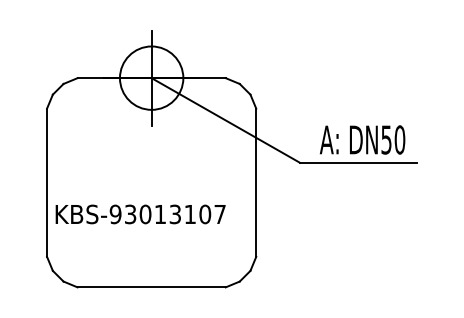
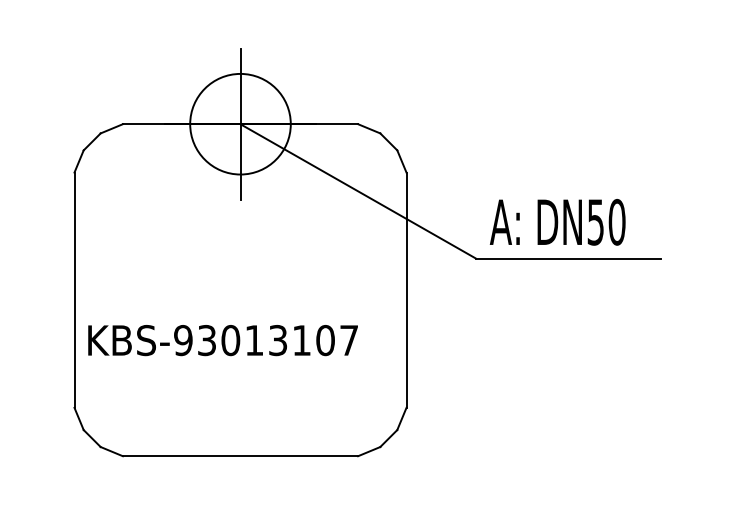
text: (362, 139) -> (557, 221), moved

